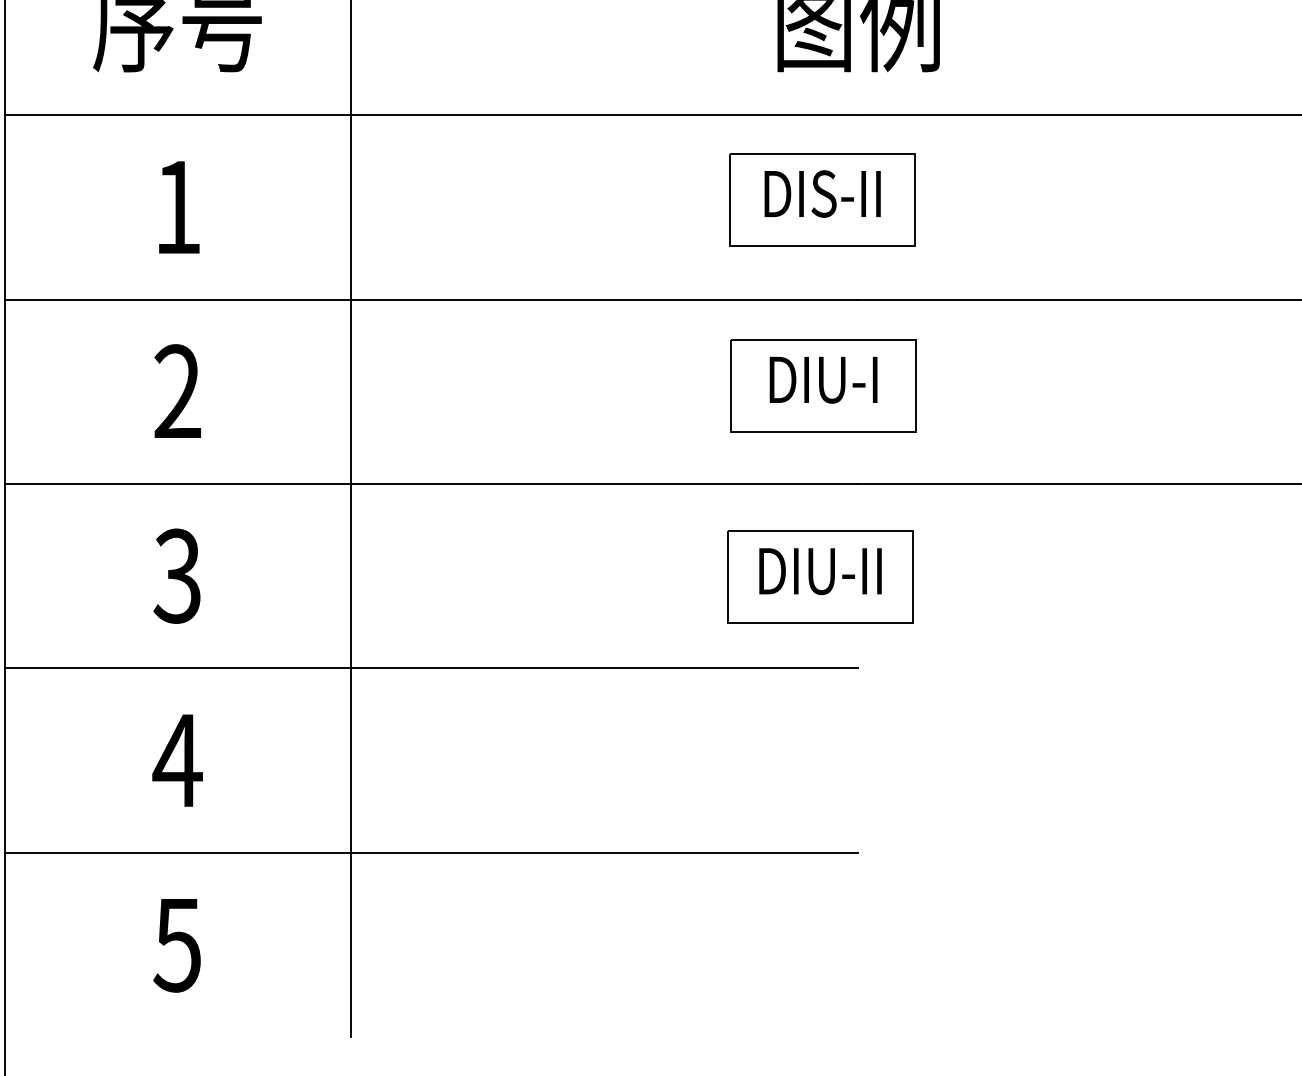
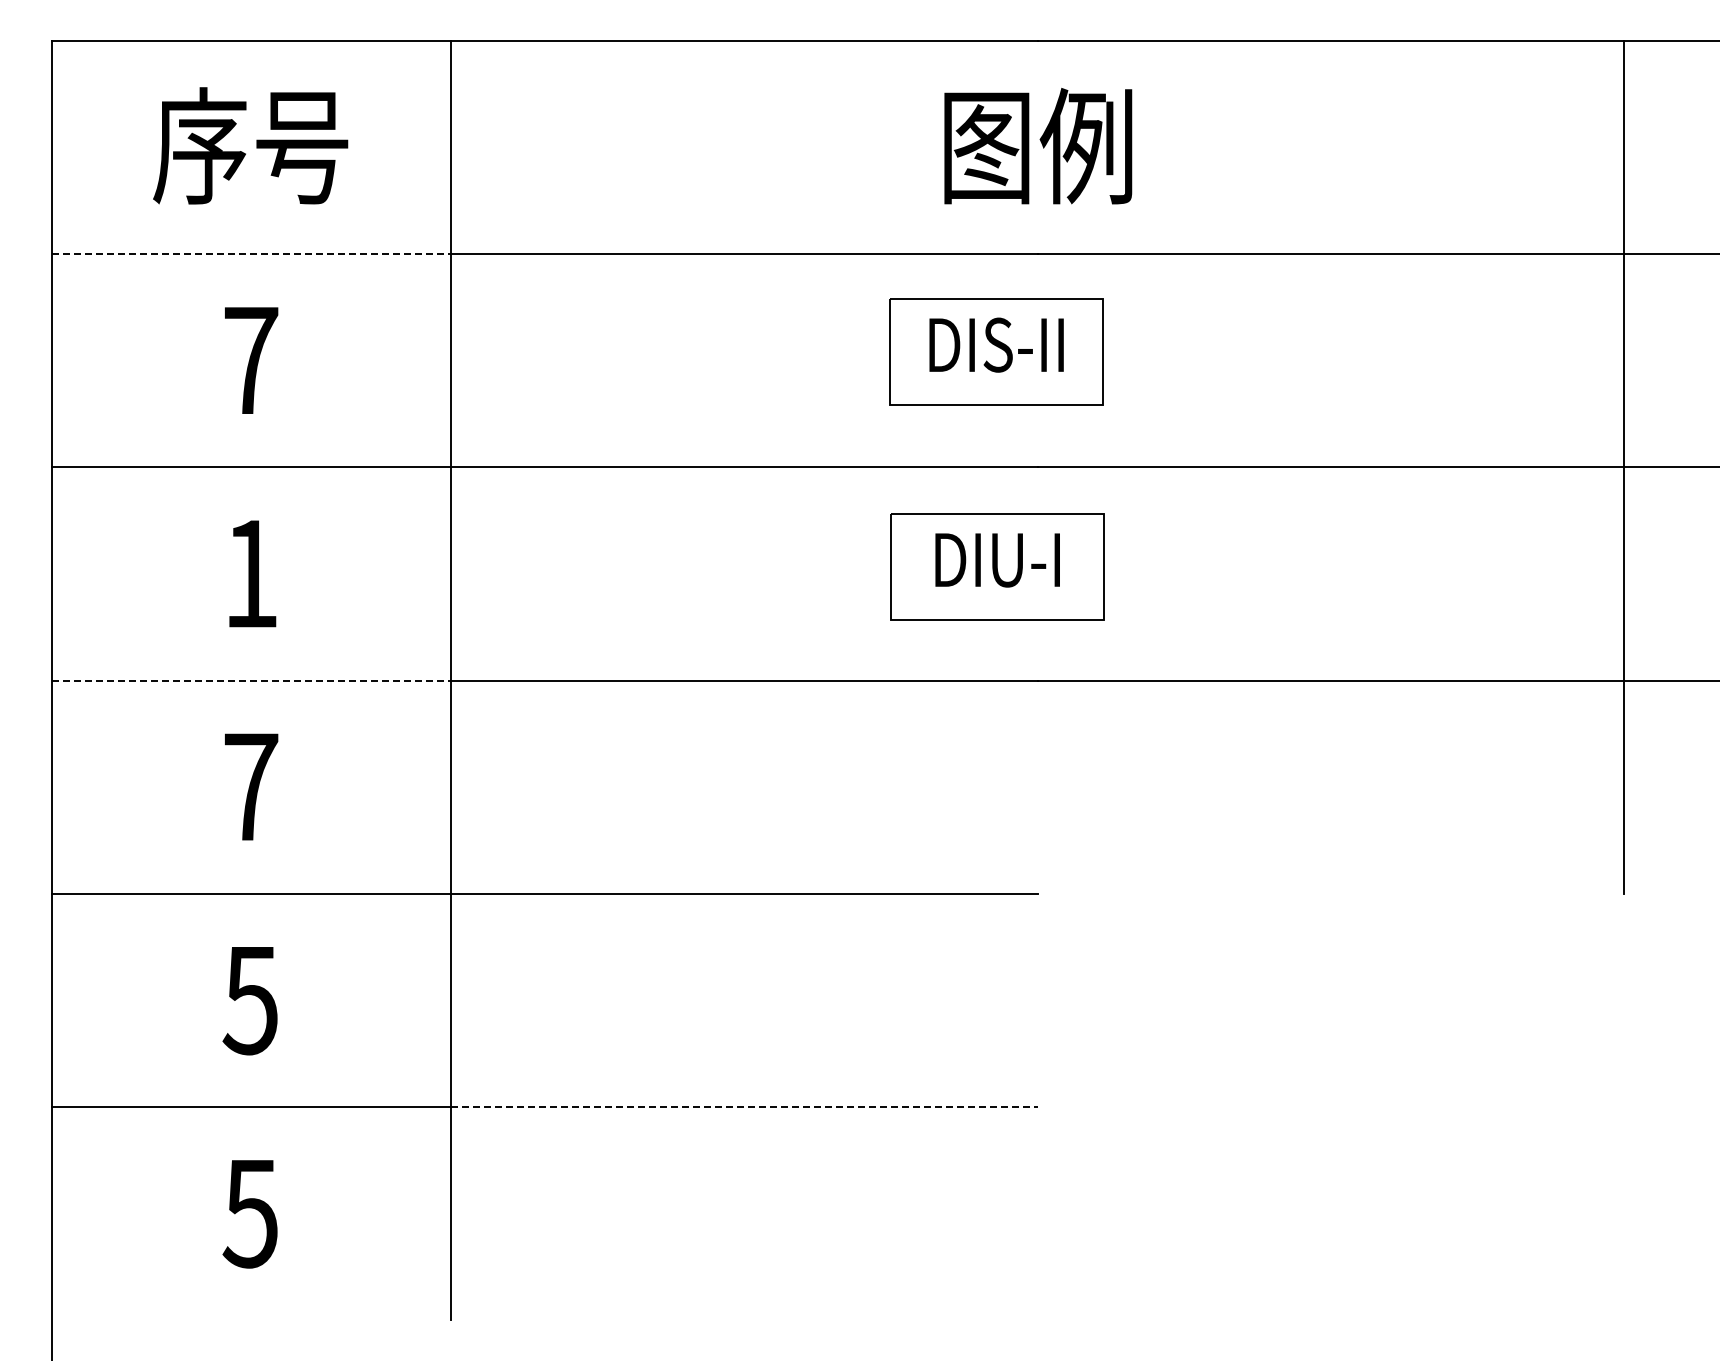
line: (178, 115) -> (251, 254), solid -> dashed
text: (178, 207) -> (251, 360), 1 -> 7
text: (177, 390) -> (250, 572), 2 -> 1
line: (178, 484) -> (251, 680), solid -> dashed
text: (177, 576) -> (250, 787), 3 -> 7
part: (820, 577) -> (994, 788), removed
text: (177, 761) -> (250, 1001), 4 -> 5
line: (605, 852) -> (745, 1106), solid -> dashed

